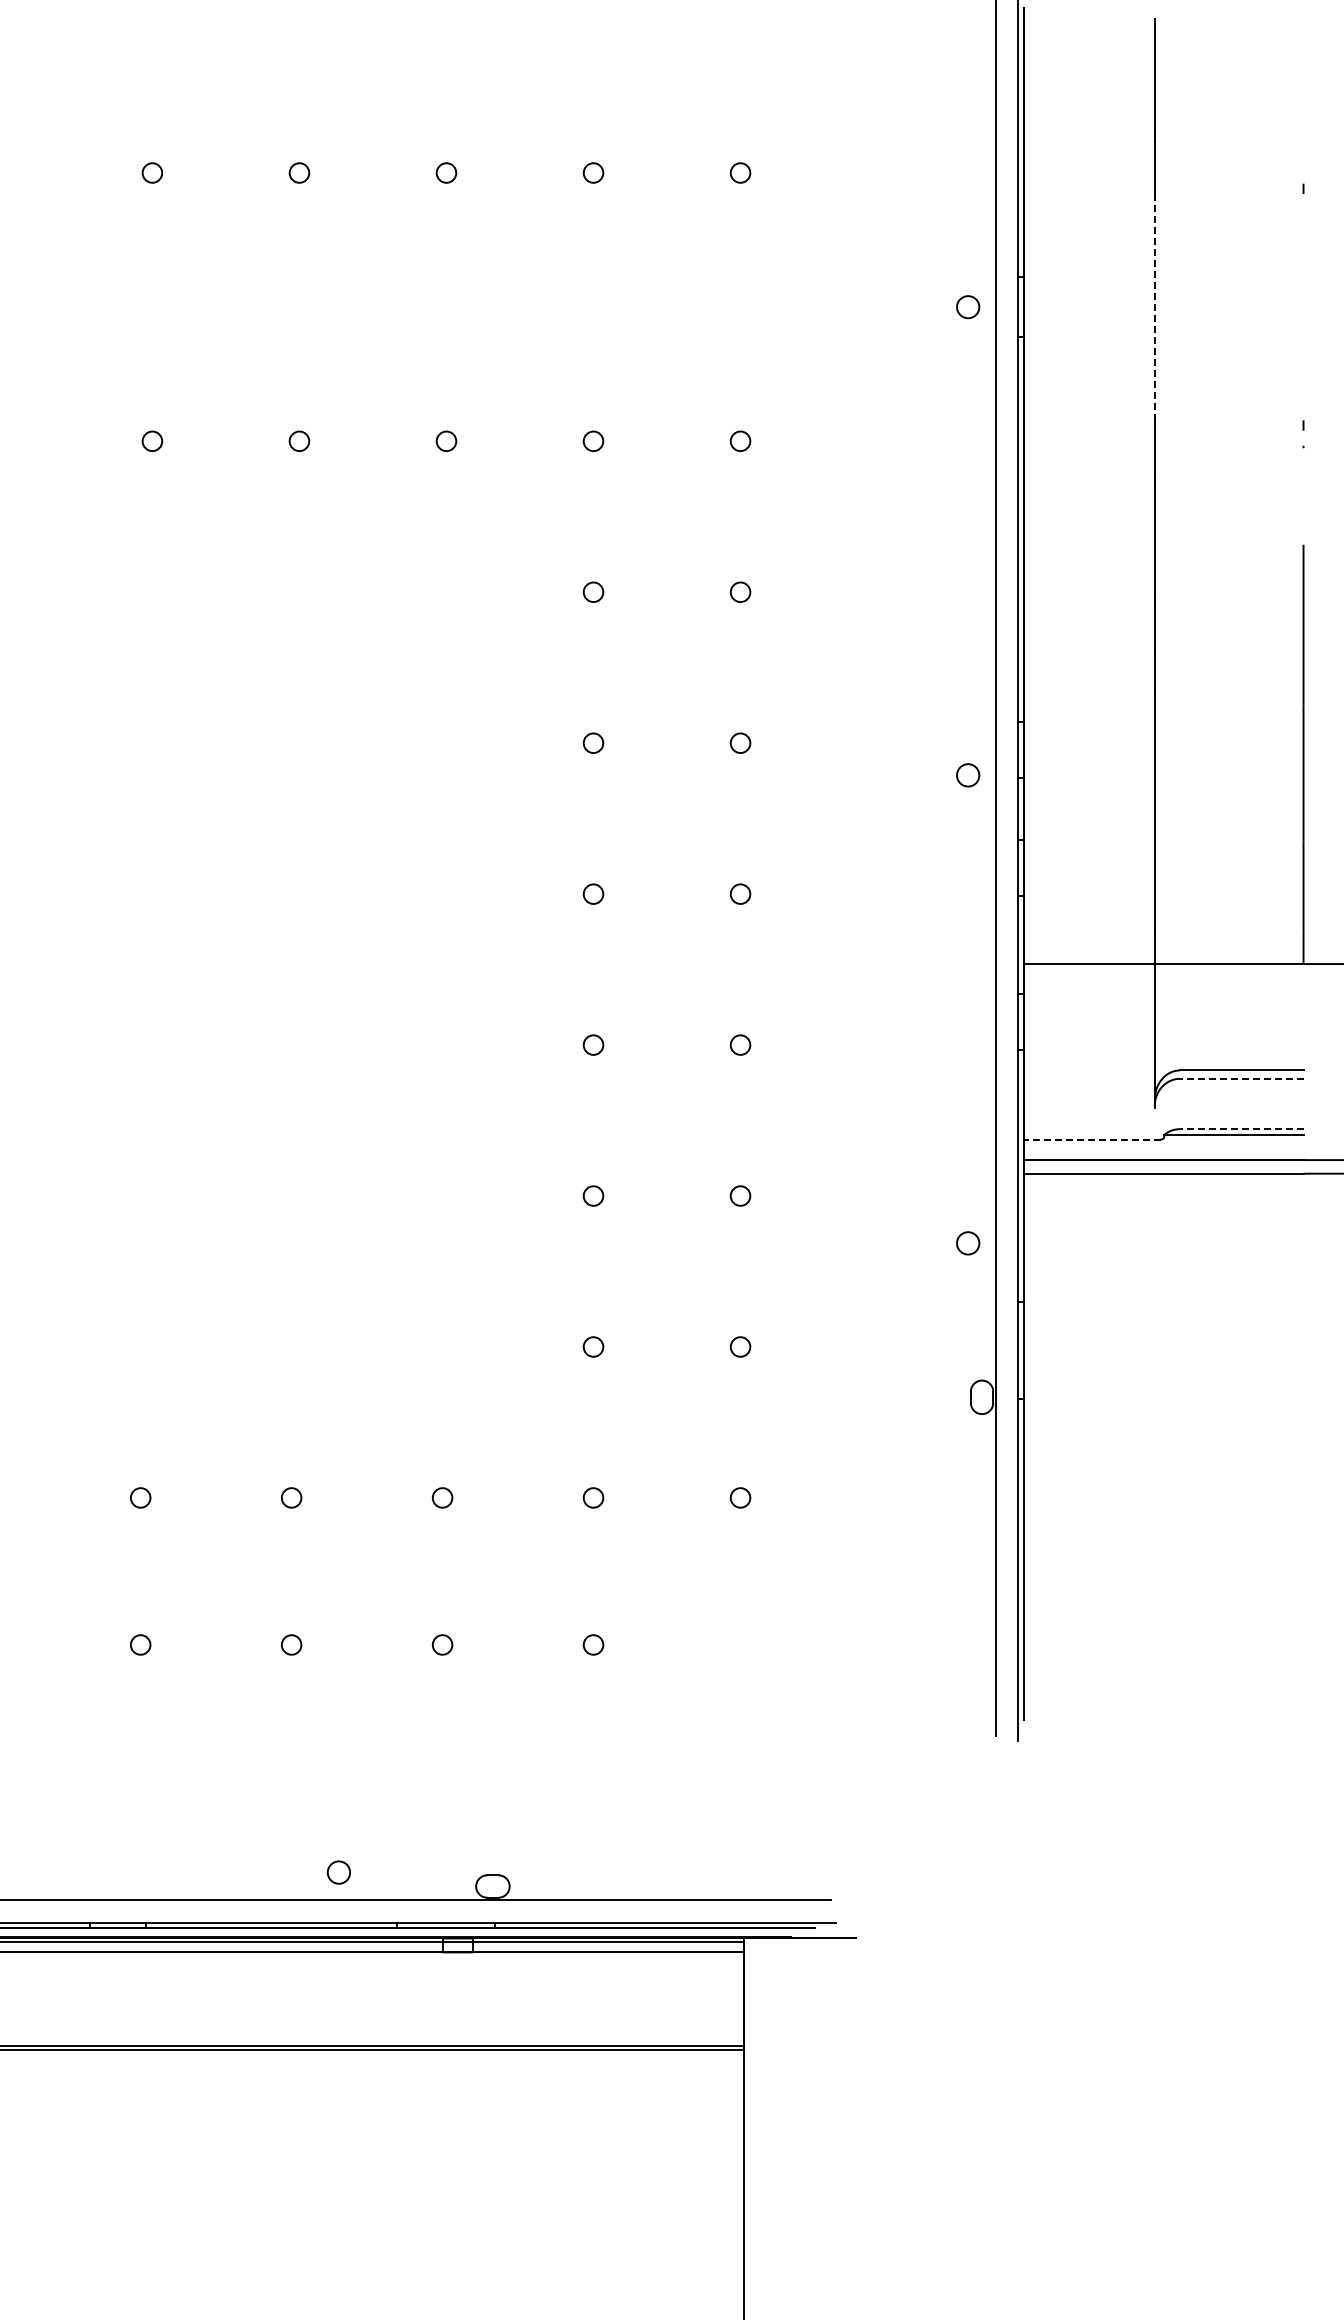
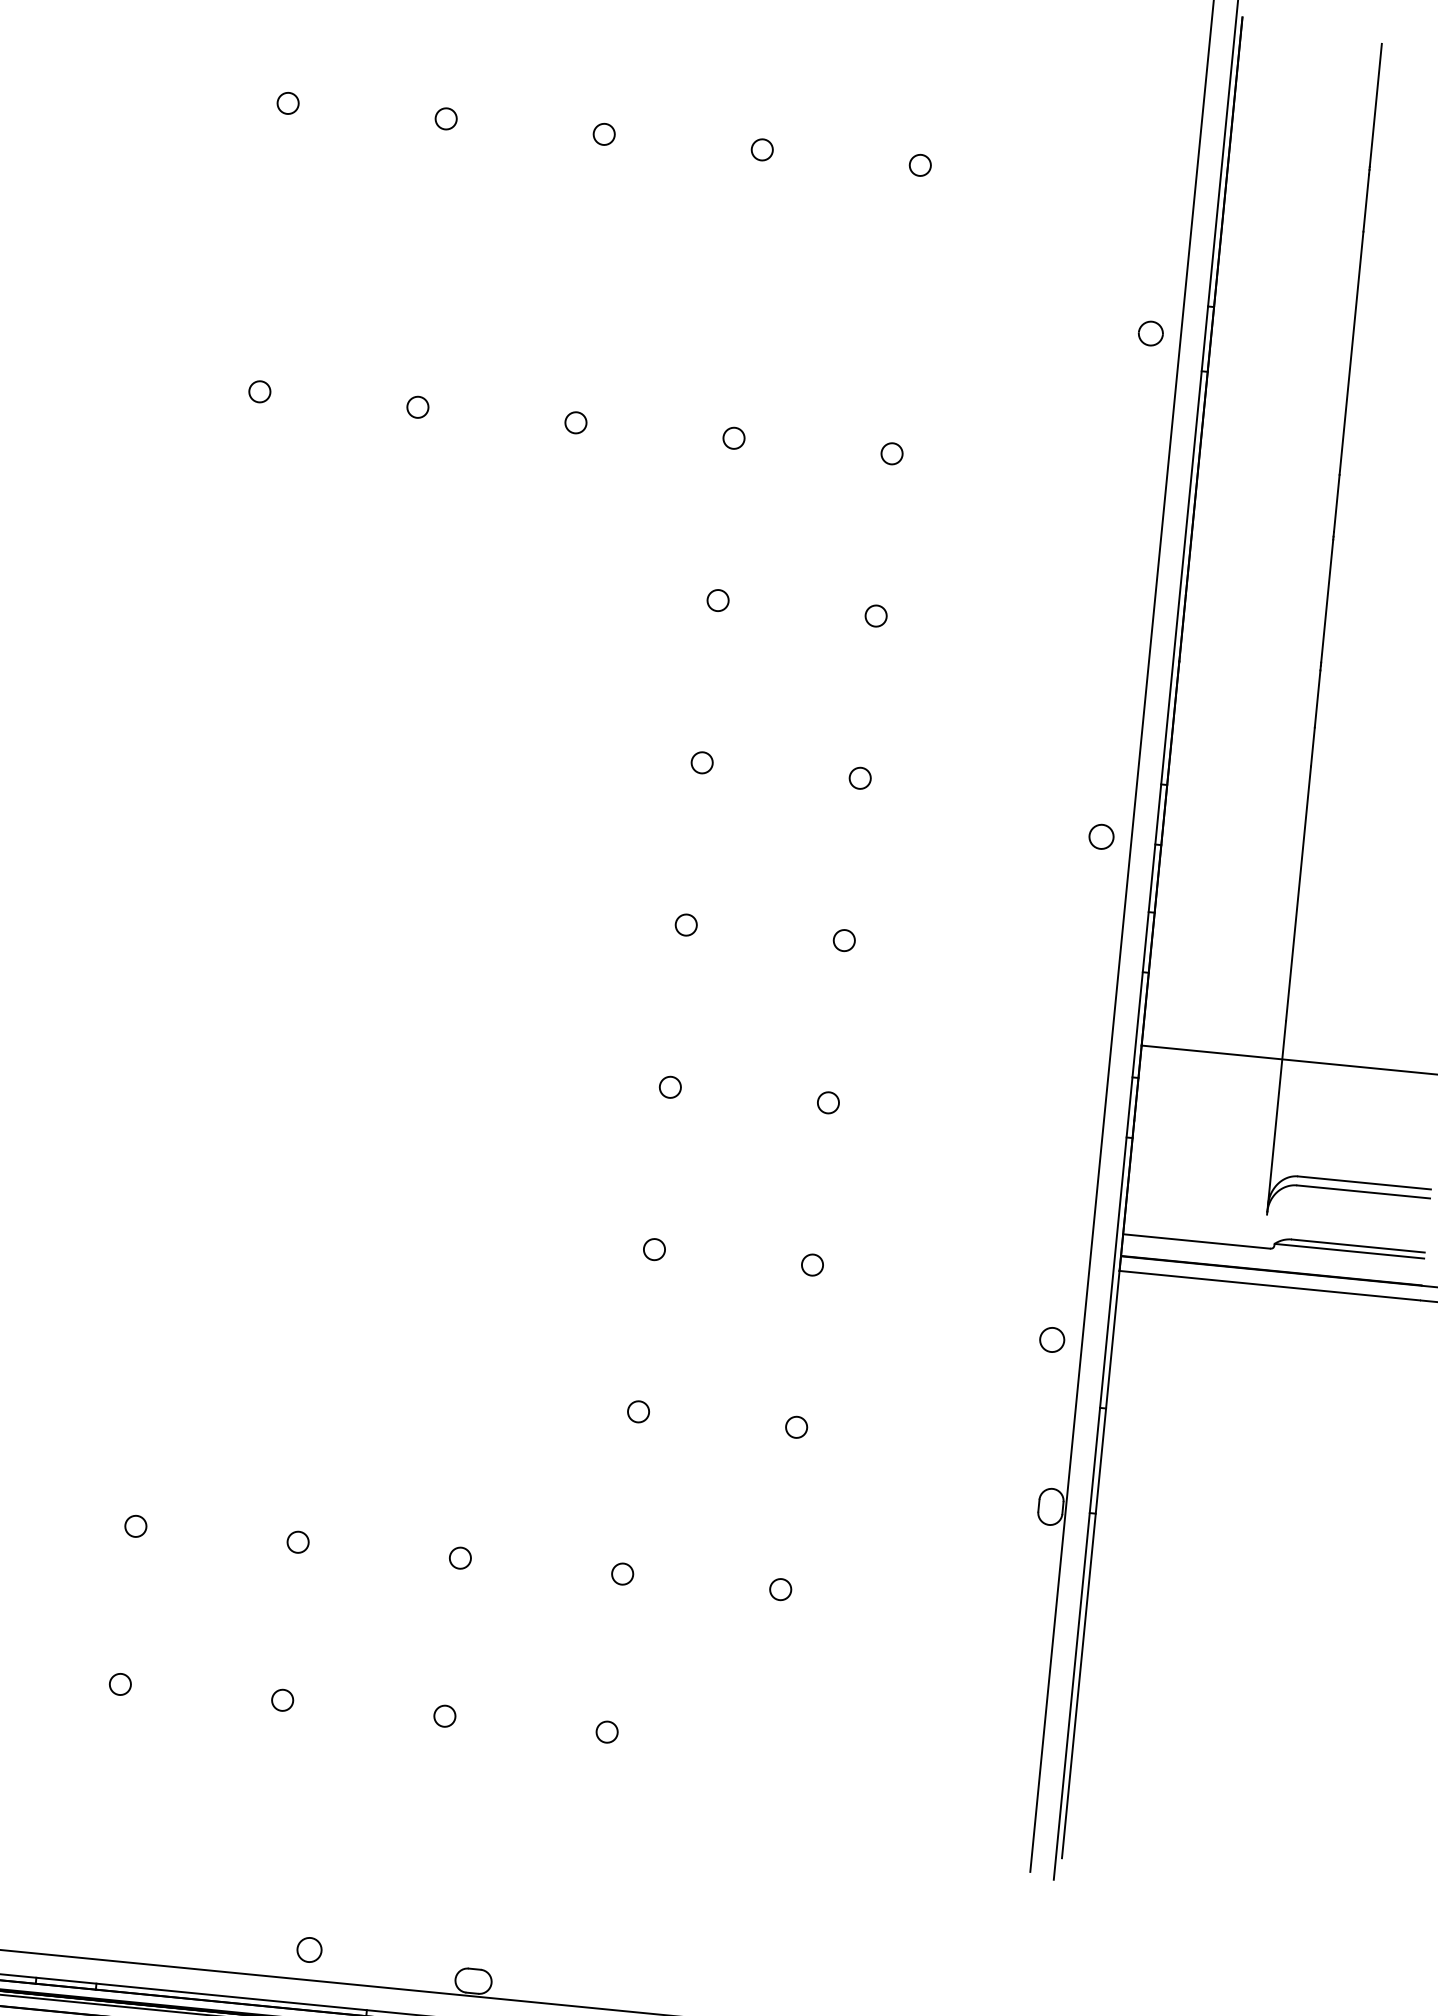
line: (1154, 307) -> (1351, 353), dashed -> solid
line: (1241, 1078) -> (1363, 1191), dashed -> solid
line: (1241, 1129) -> (1358, 1246), dashed -> solid
line: (1091, 1139) -> (1195, 1241), dashed -> solid

